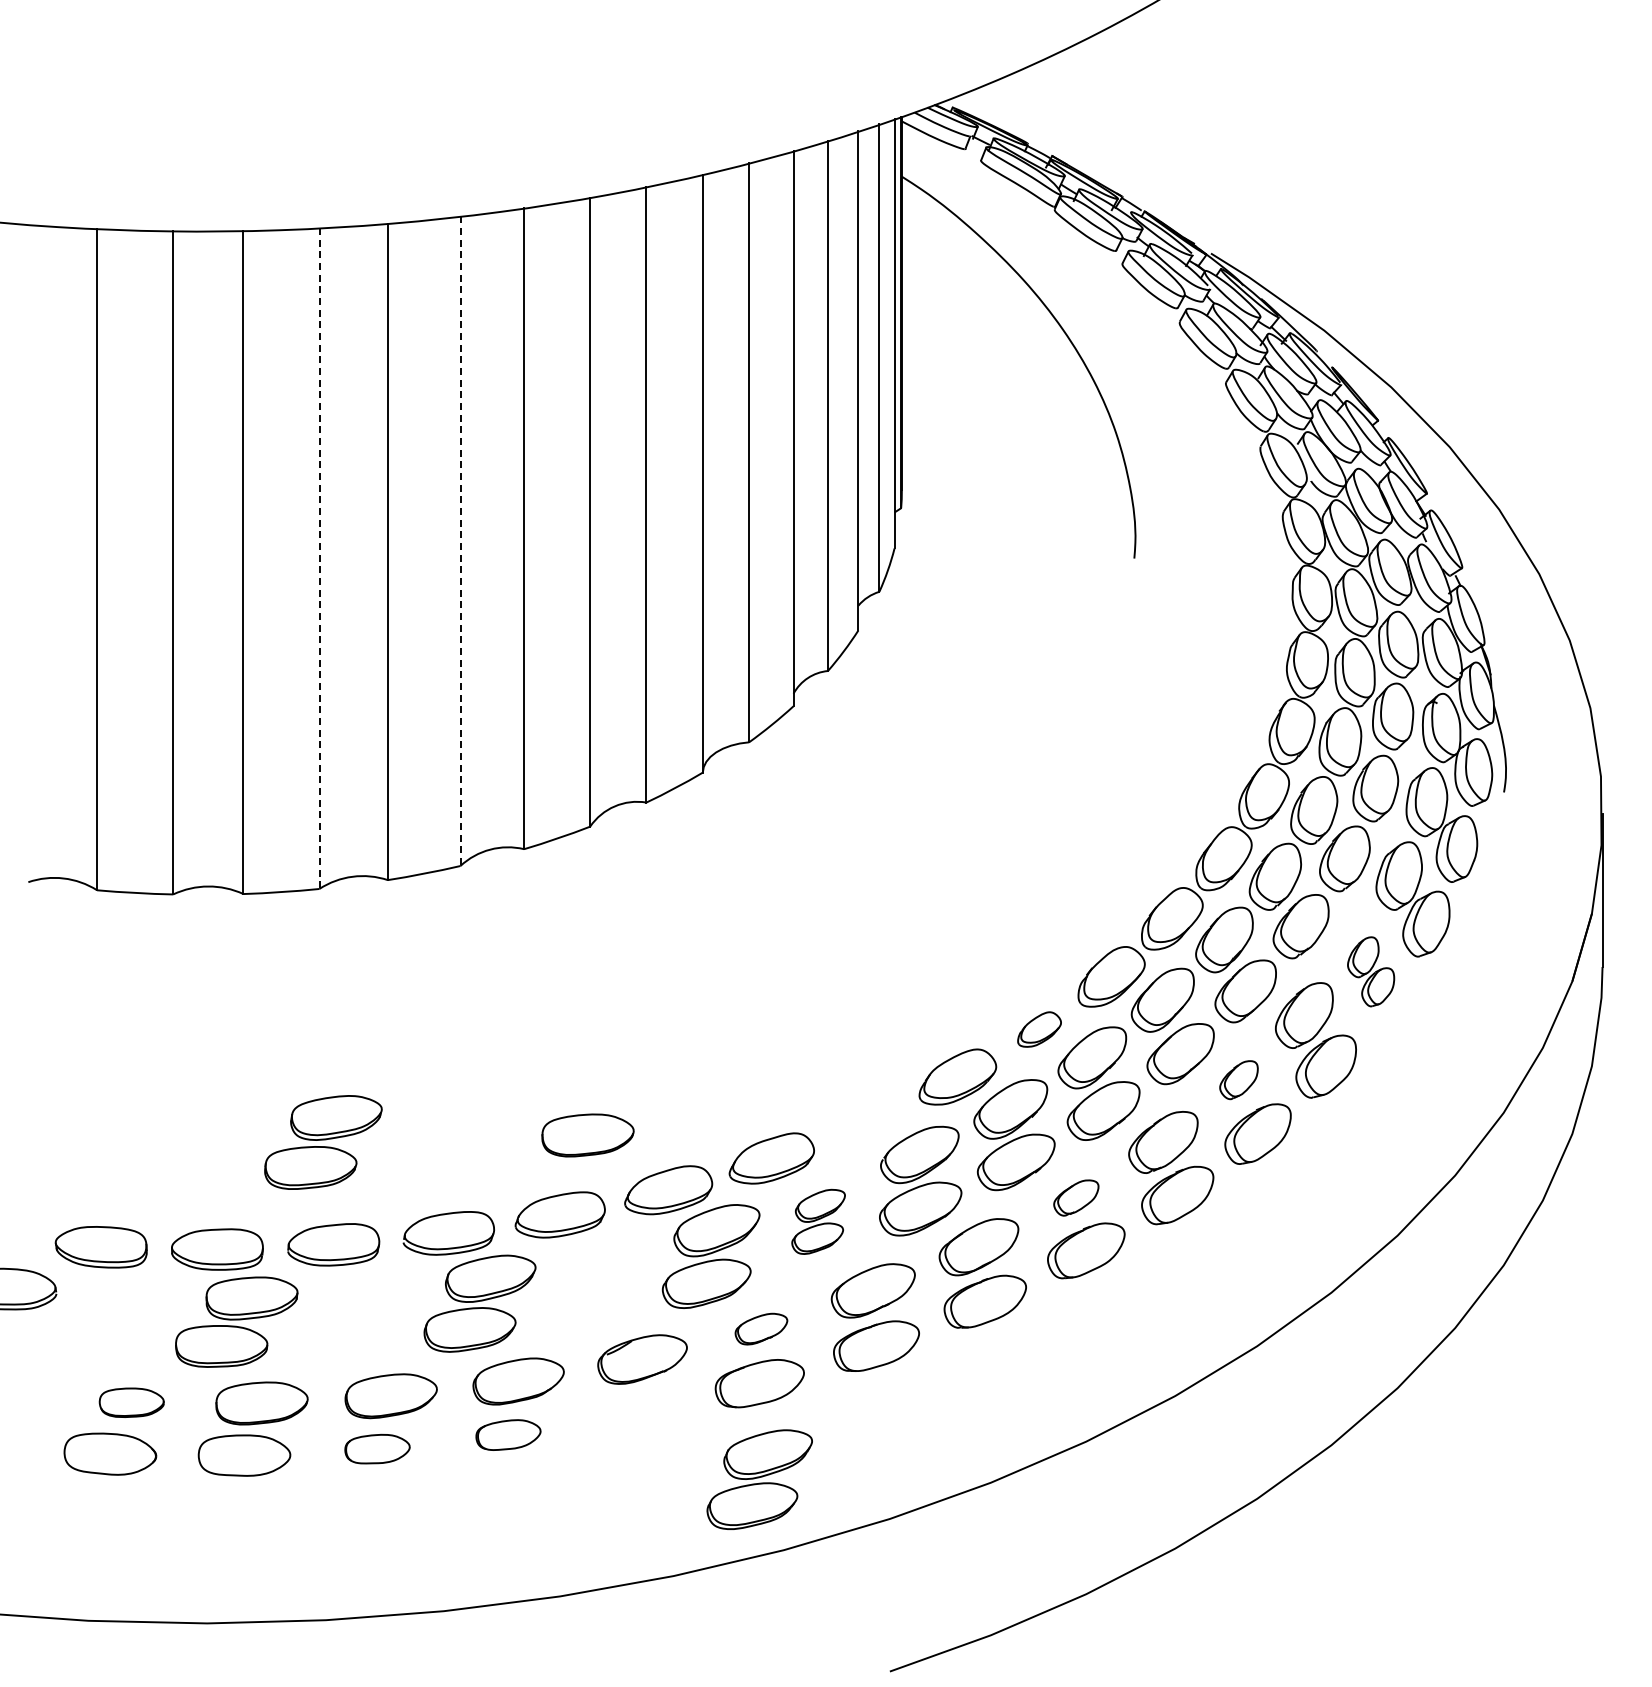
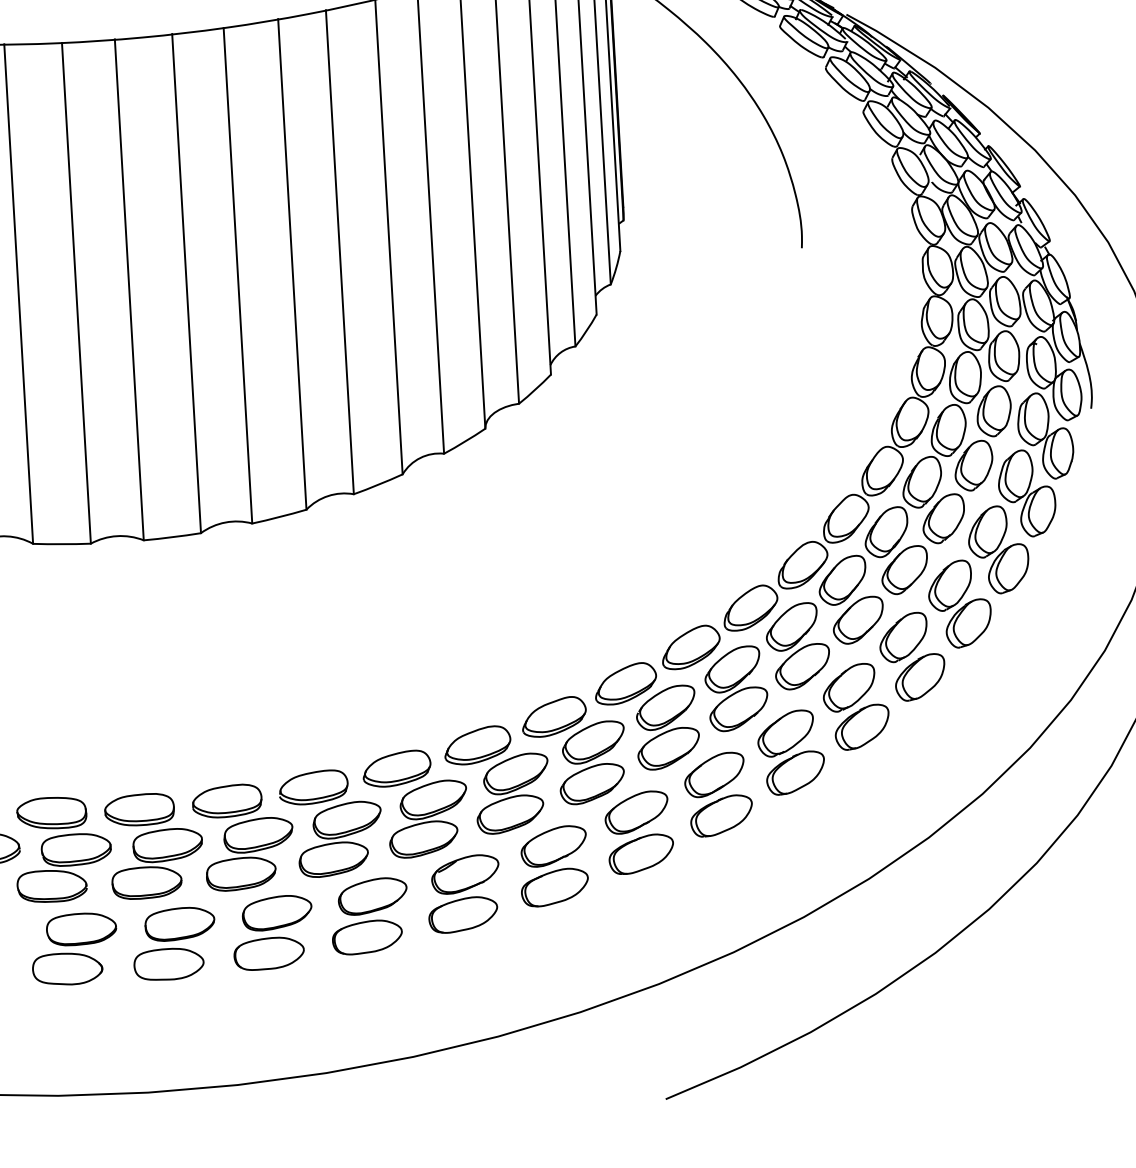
line: (460, 541) -> (292, 264), dashed -> solid
line: (319, 558) -> (186, 283), dashed -> solid
part: (1370, 971) -> (998, 549), size x1.67
part: (1039, 1029) -> (750, 607), size x1.67
part: (1238, 1079) -> (903, 637), size x1.67
part: (868, 1120) -> (625, 684), added
part: (587, 1135) -> (414, 707), removed
part: (323, 1142) -> (249, 854), moved
part: (1076, 1197) -> (785, 733), size x1.67
part: (818, 1221) -> (592, 762), size x1.67
part: (113, 1320) -> (64, 867), added
part: (761, 1328) -> (553, 845), size x1.67
part: (131, 1402) -> (81, 929), size x1.43
part: (636, 1412) -> (463, 914), added
part: (508, 1434) -> (367, 936), size x1.43
part: (377, 1448) -> (269, 953), size x1.43
part: (759, 1479) -> (428, 818), moved

